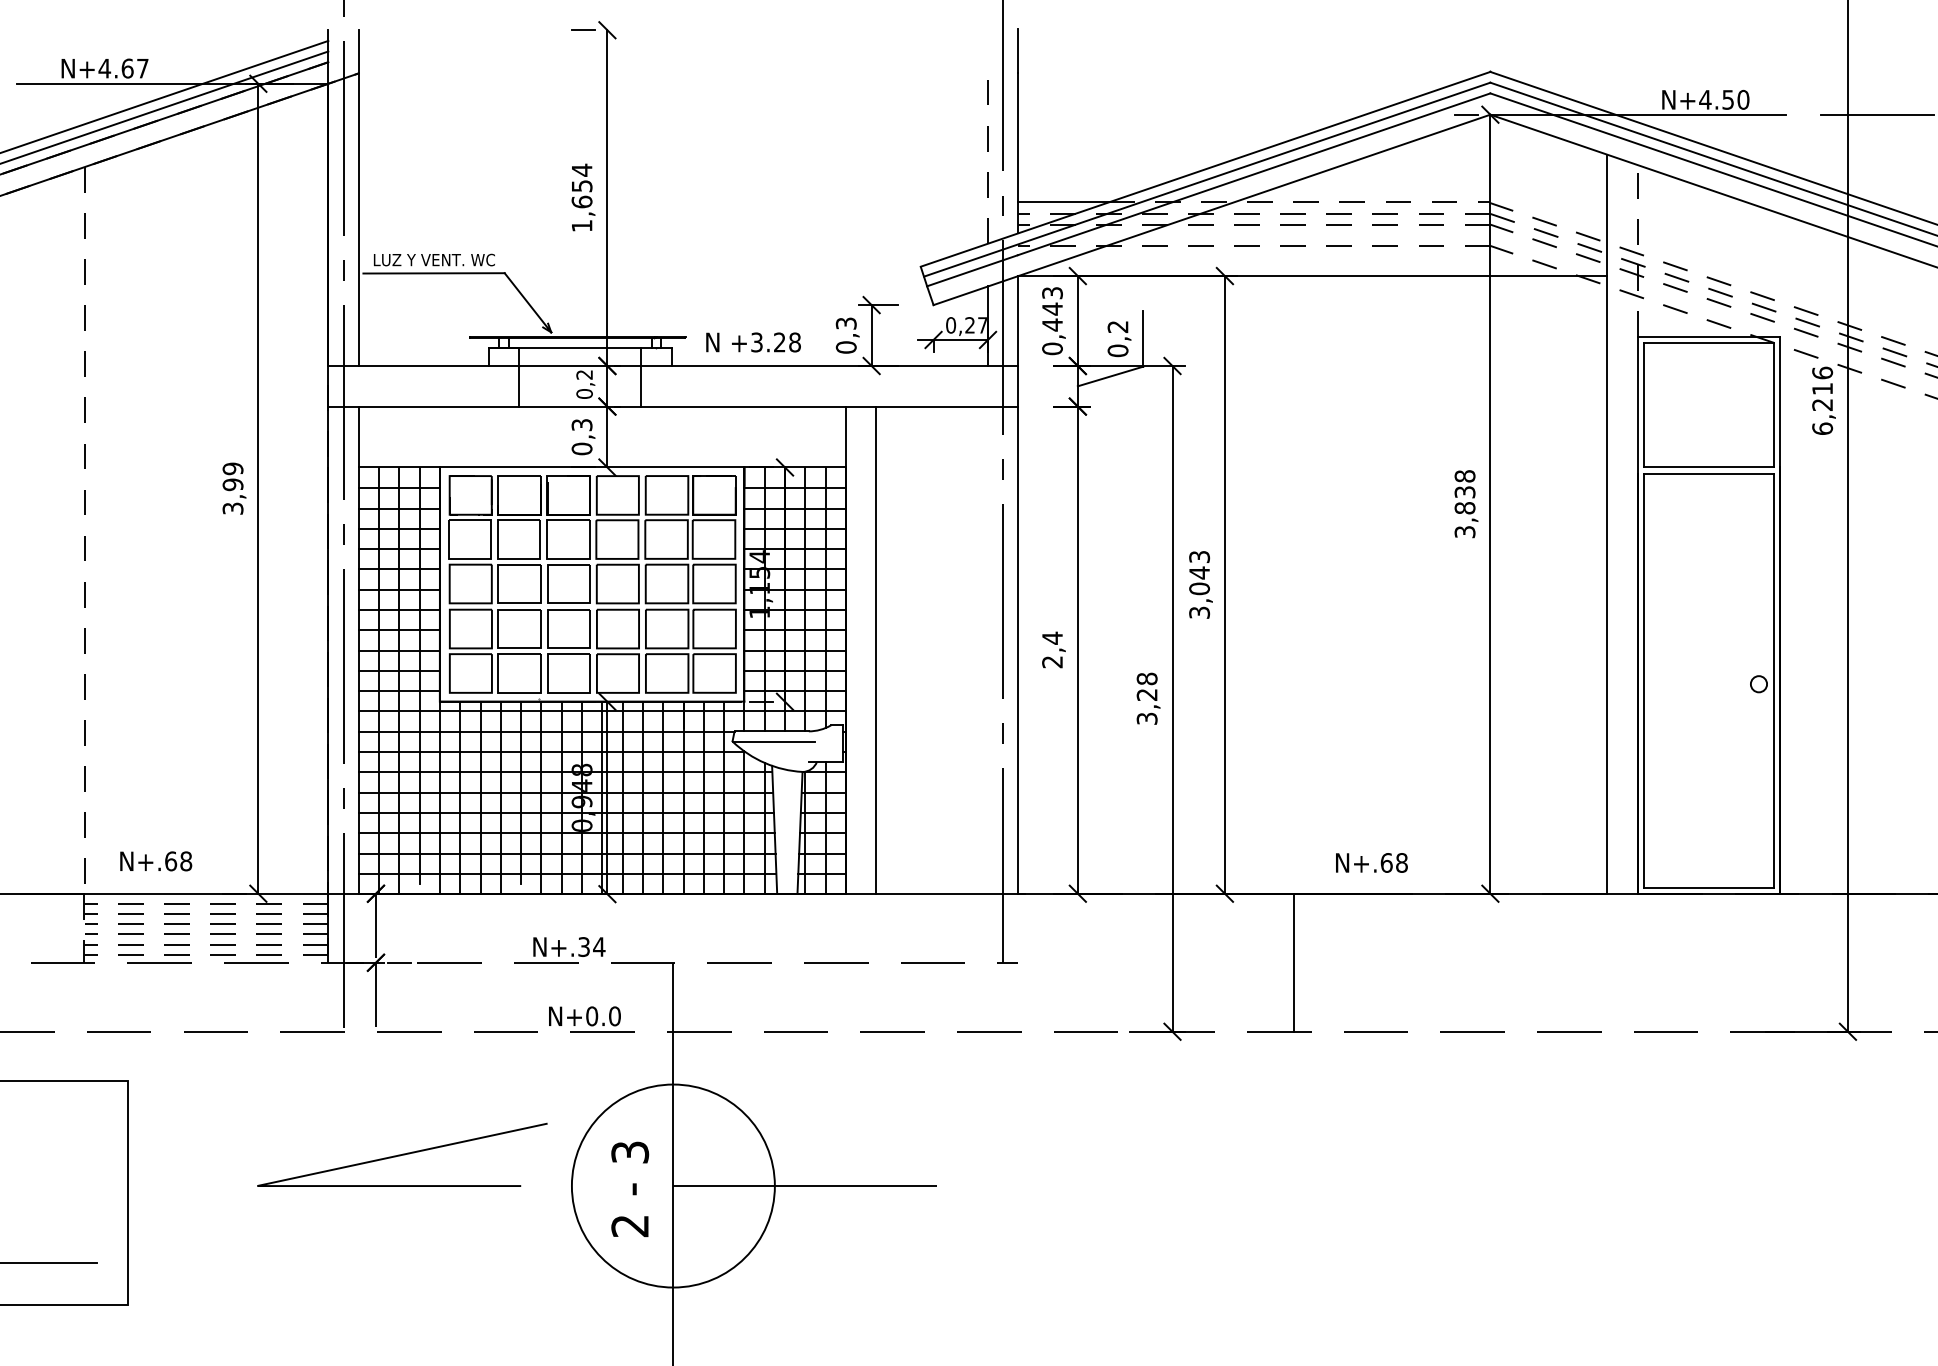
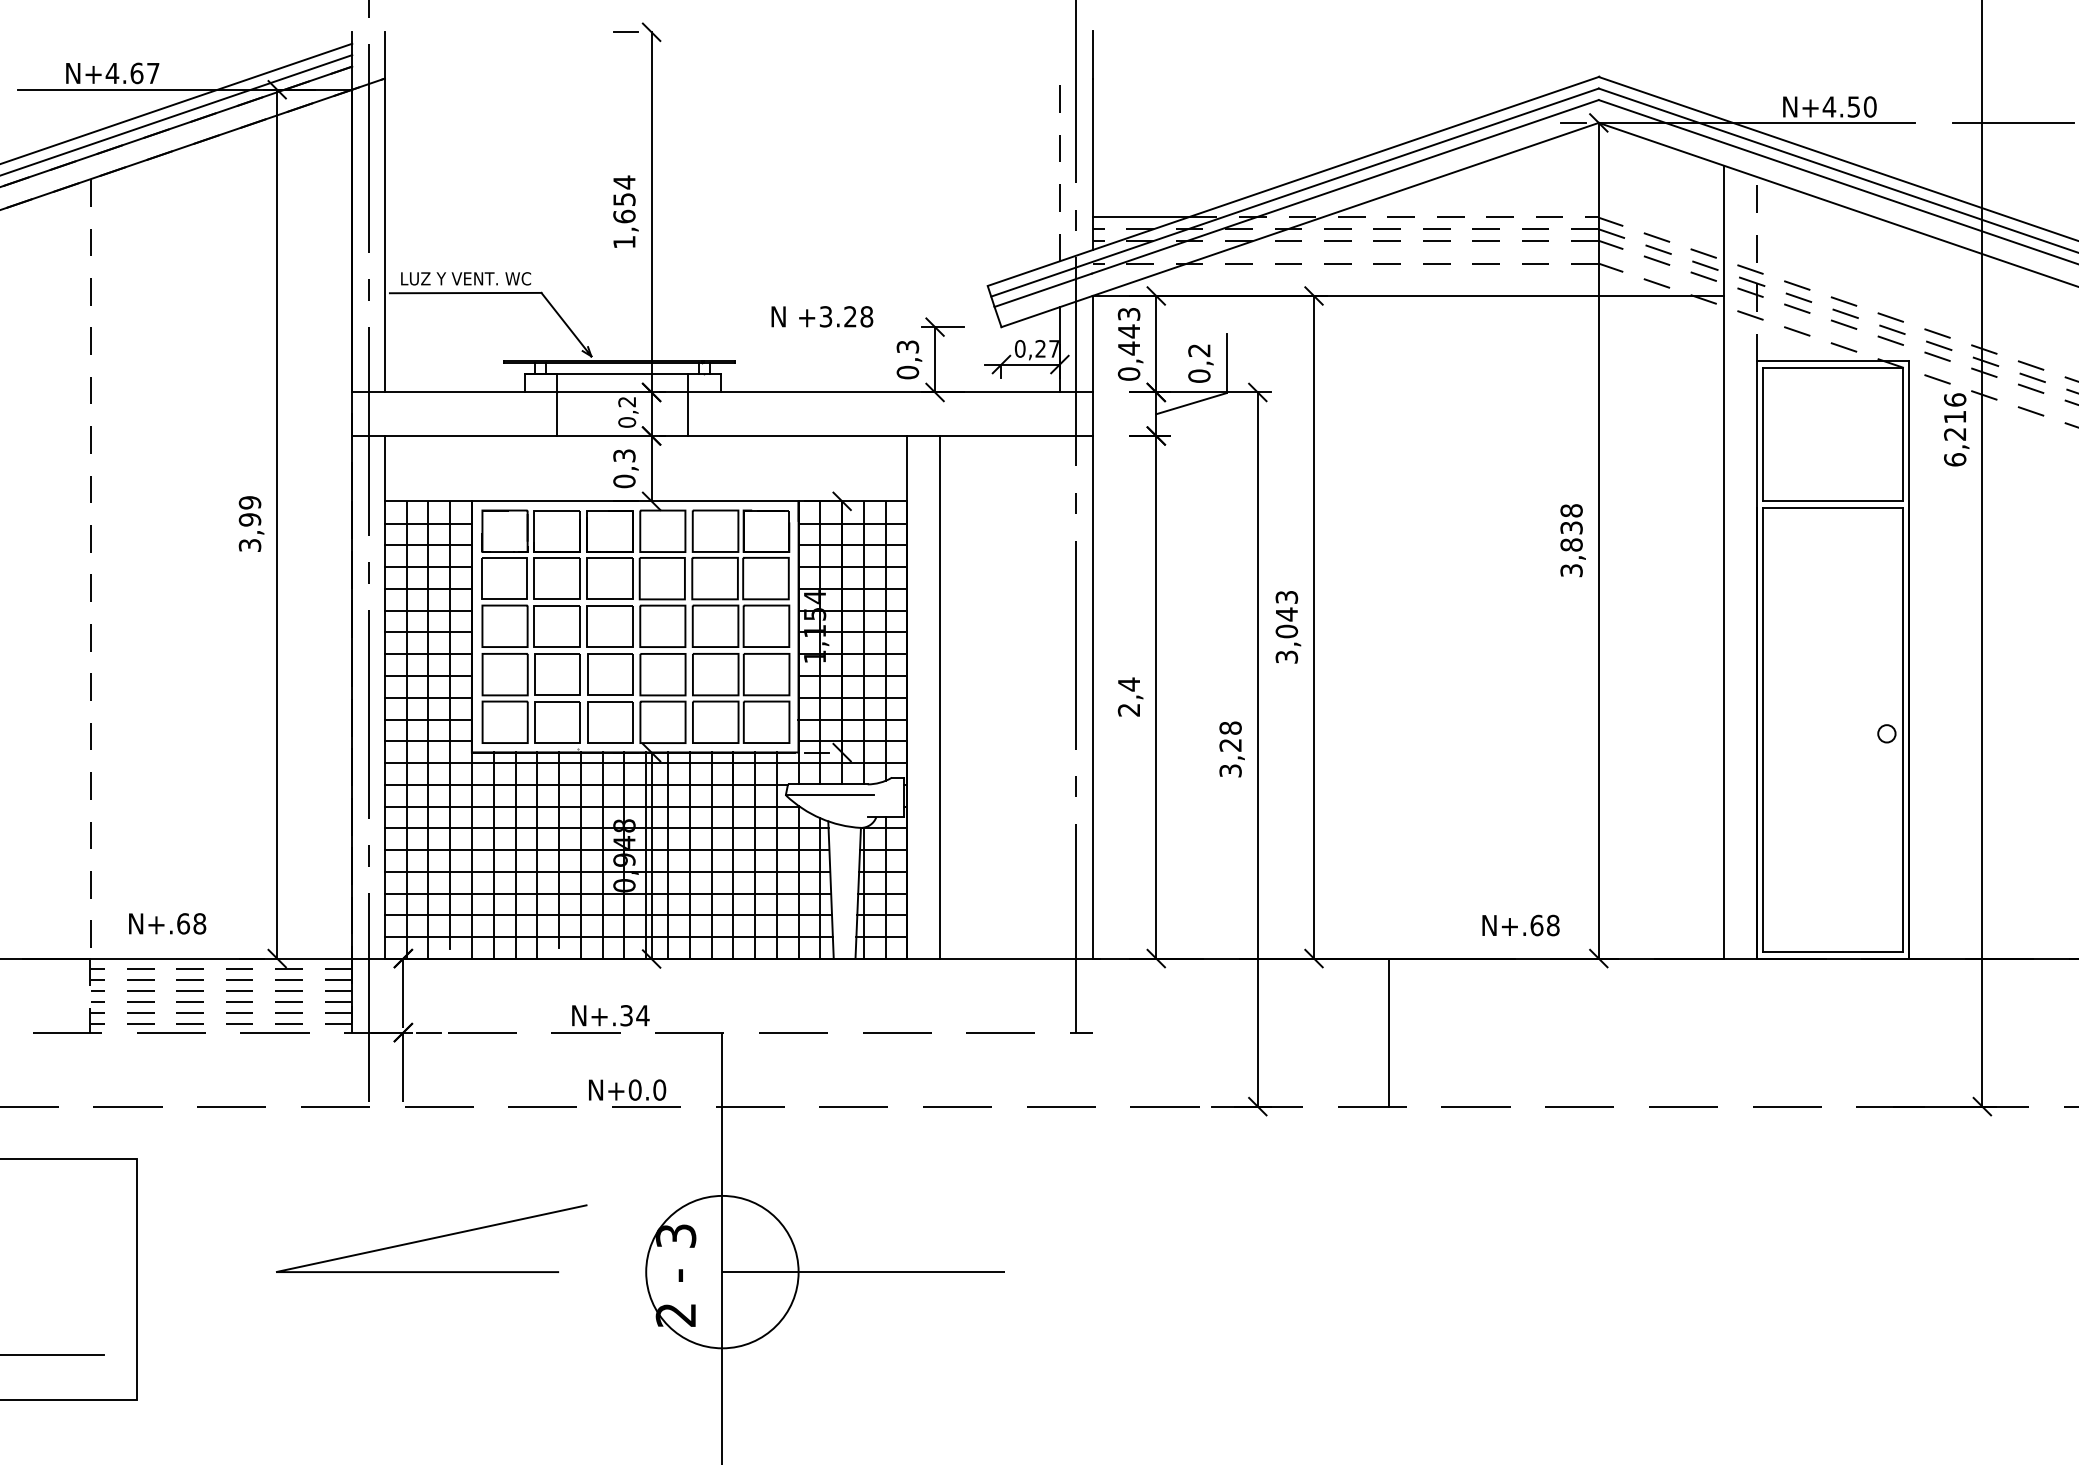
text: (753, 342) -> (822, 316), moved
text: (1371, 862) -> (1520, 925), moved
circle: (672, 1185) -> (721, 1271), size x0.7

